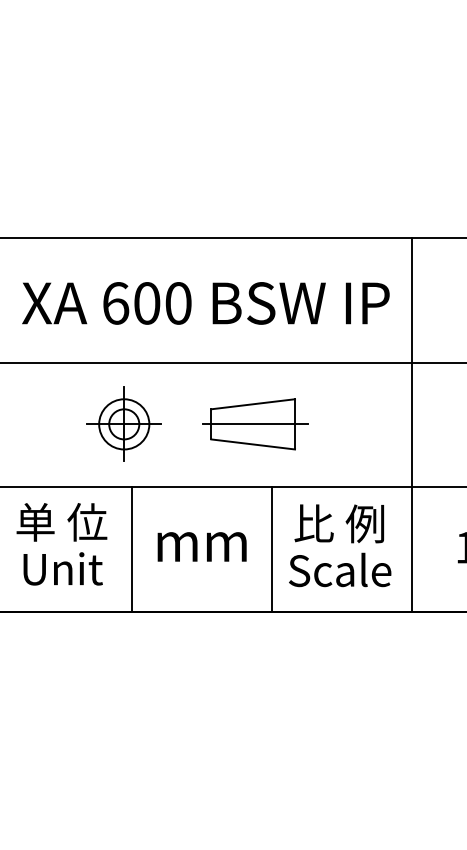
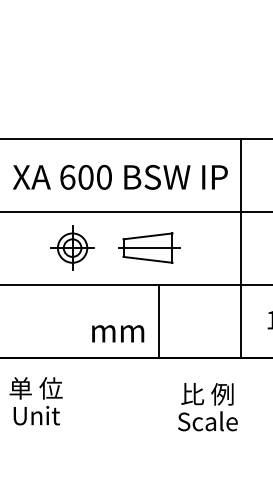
text: (60, 544) -> (35, 401), moved
text: (202, 546) -> (118, 333), moved
text: (339, 546) -> (207, 407), moved
line: (130, 548) -> (76, 320), removed

